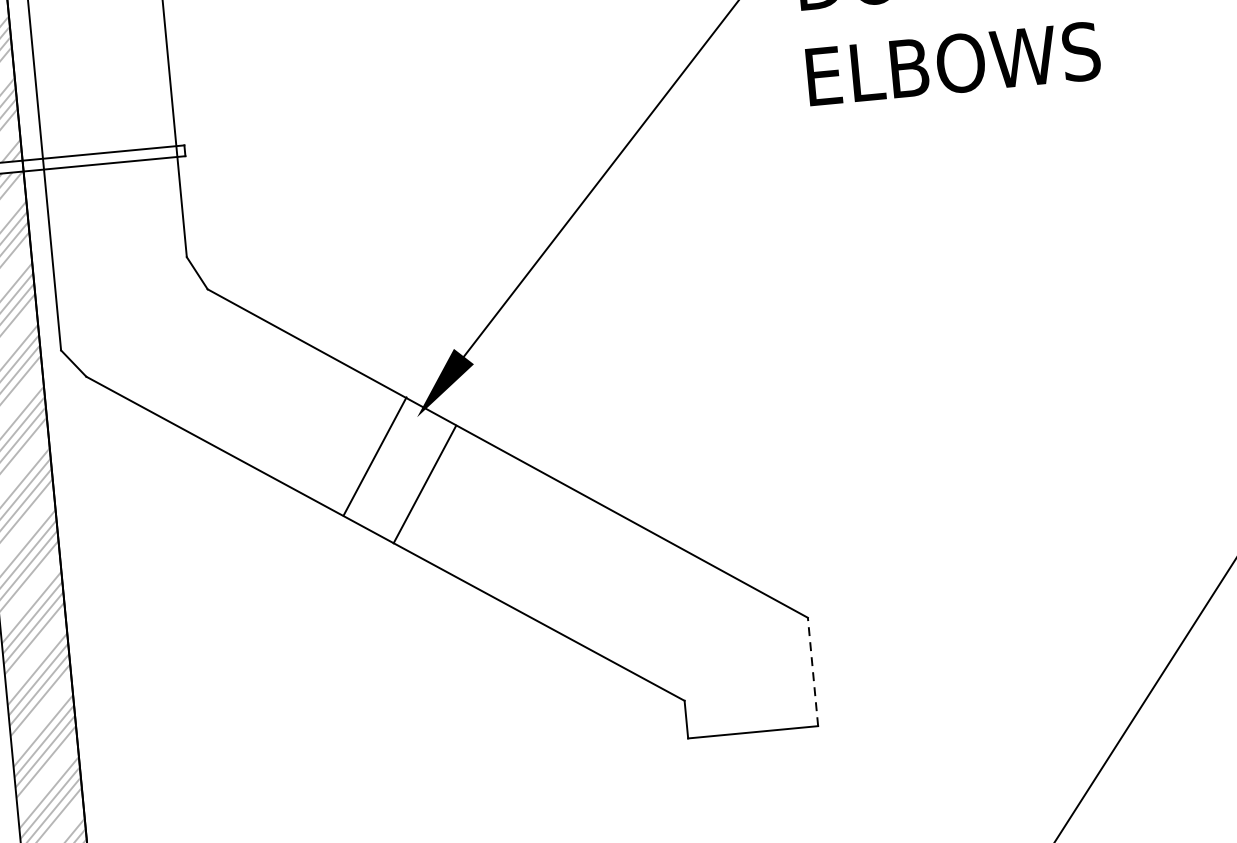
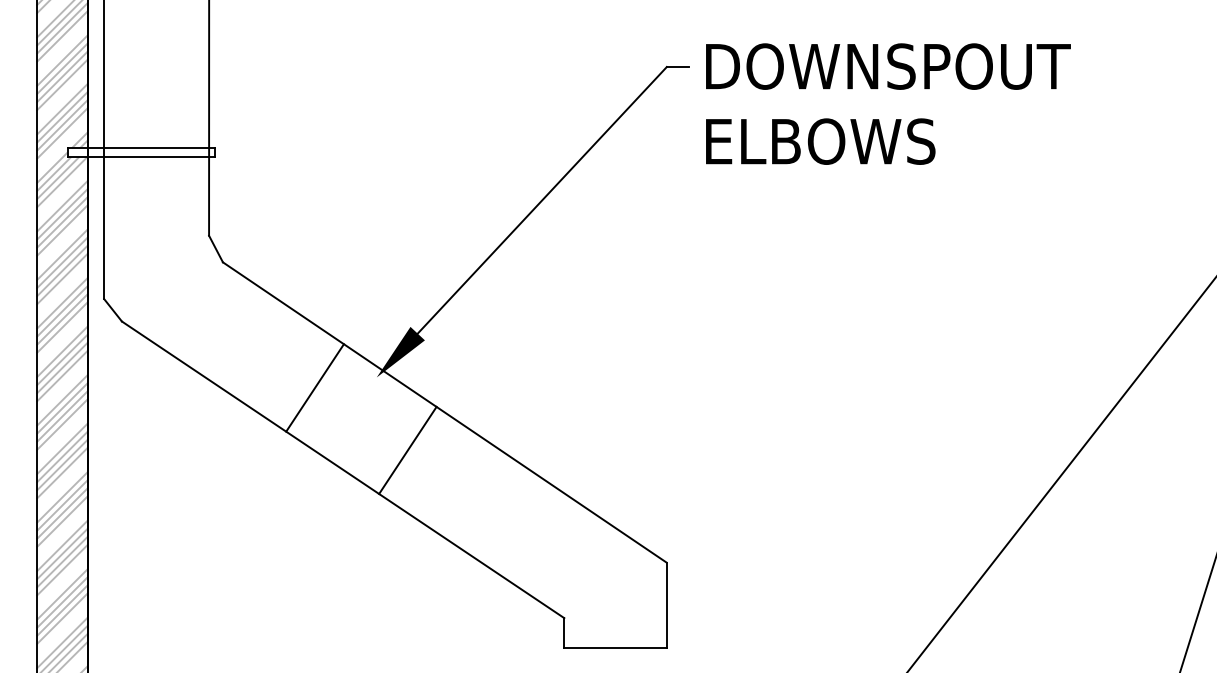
line: (374, 455) -> (314, 387), moved
line: (424, 483) -> (407, 449), moved
line: (813, 672) -> (666, 605), dashed -> solid

